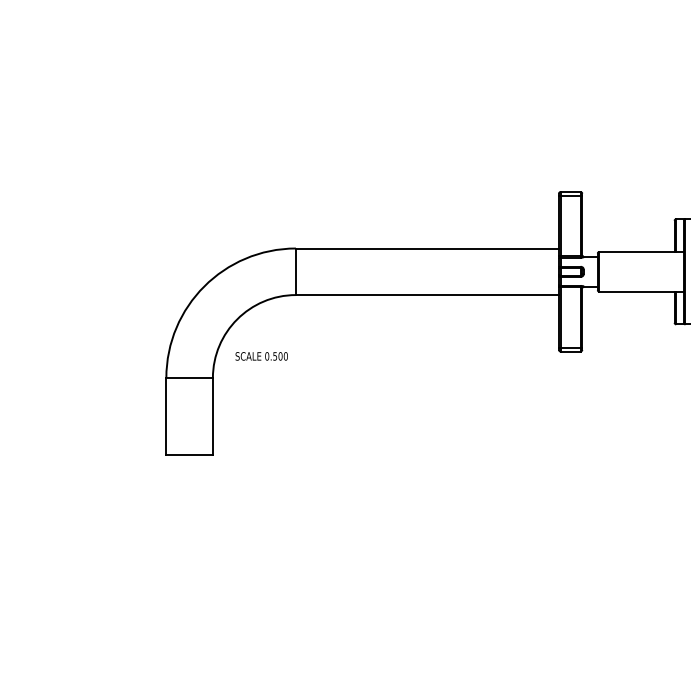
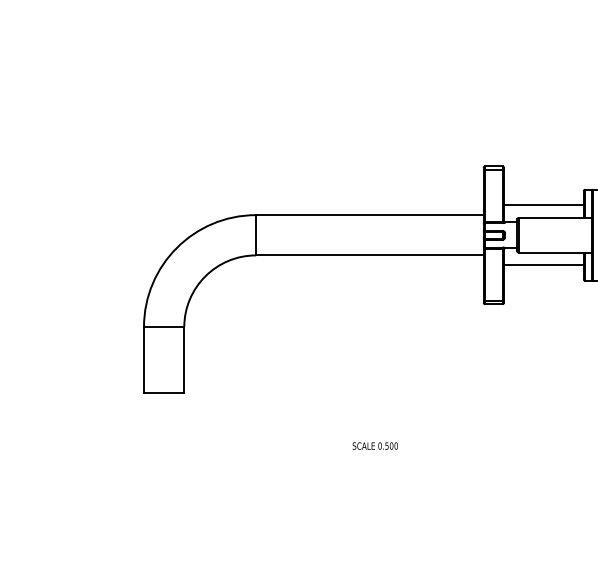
line: (628, 236) -> (543, 204), added
line: (628, 306) -> (543, 265), added
text: (261, 356) -> (375, 446), moved

